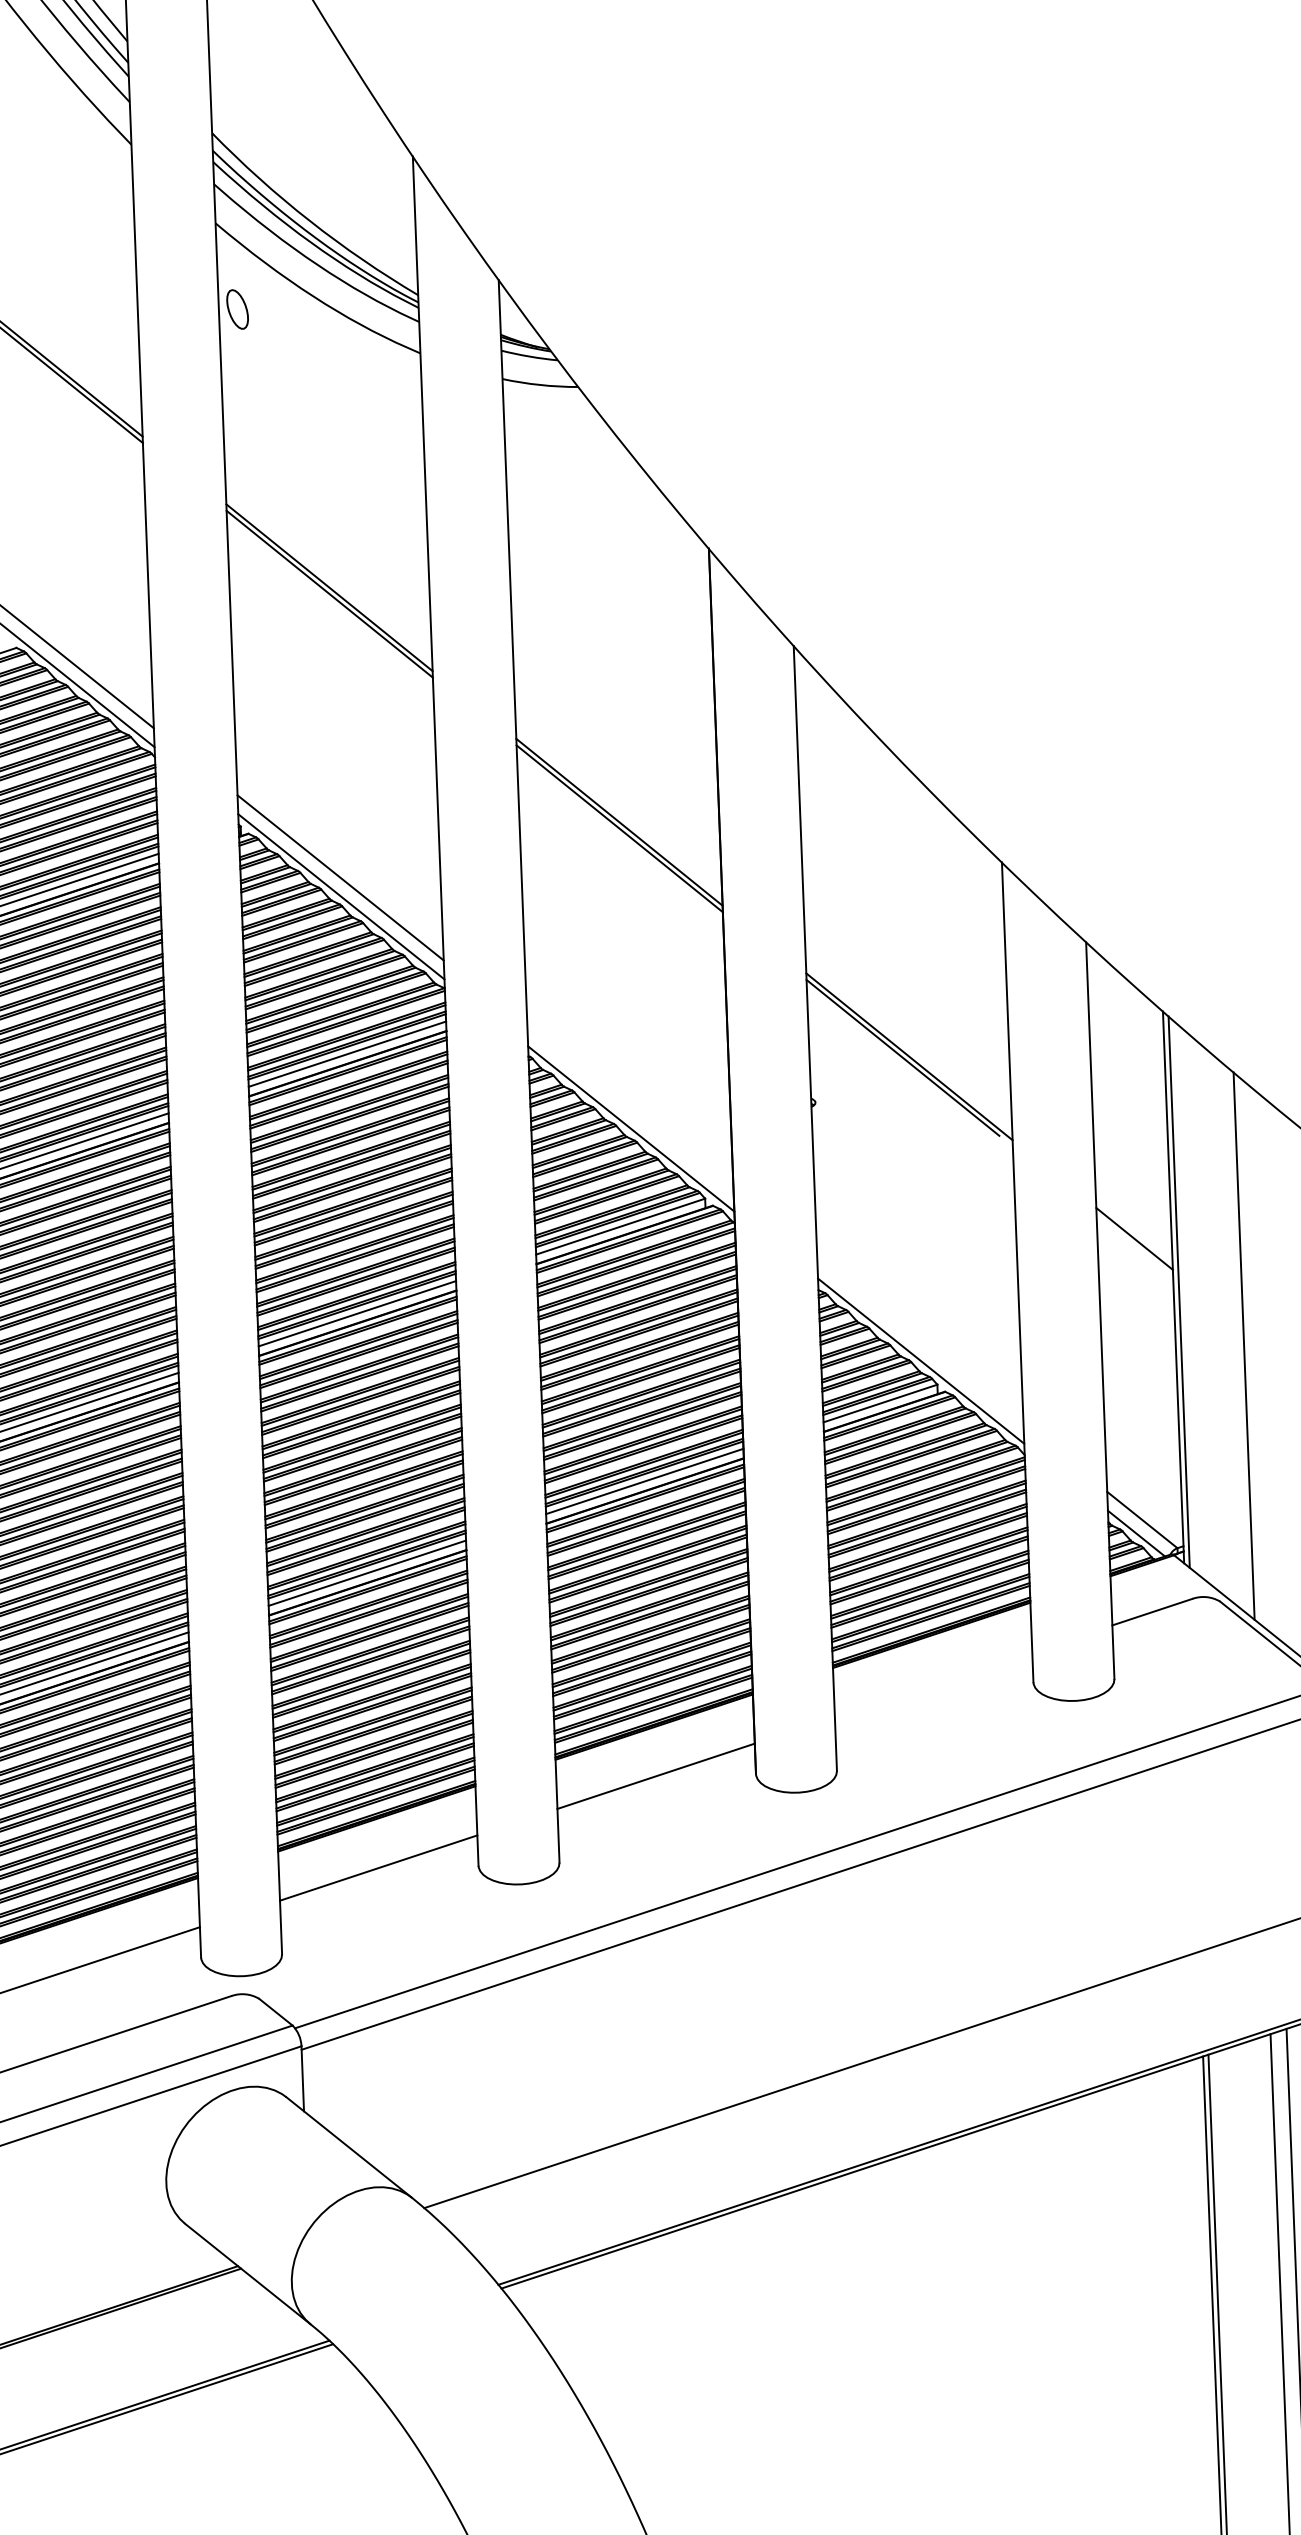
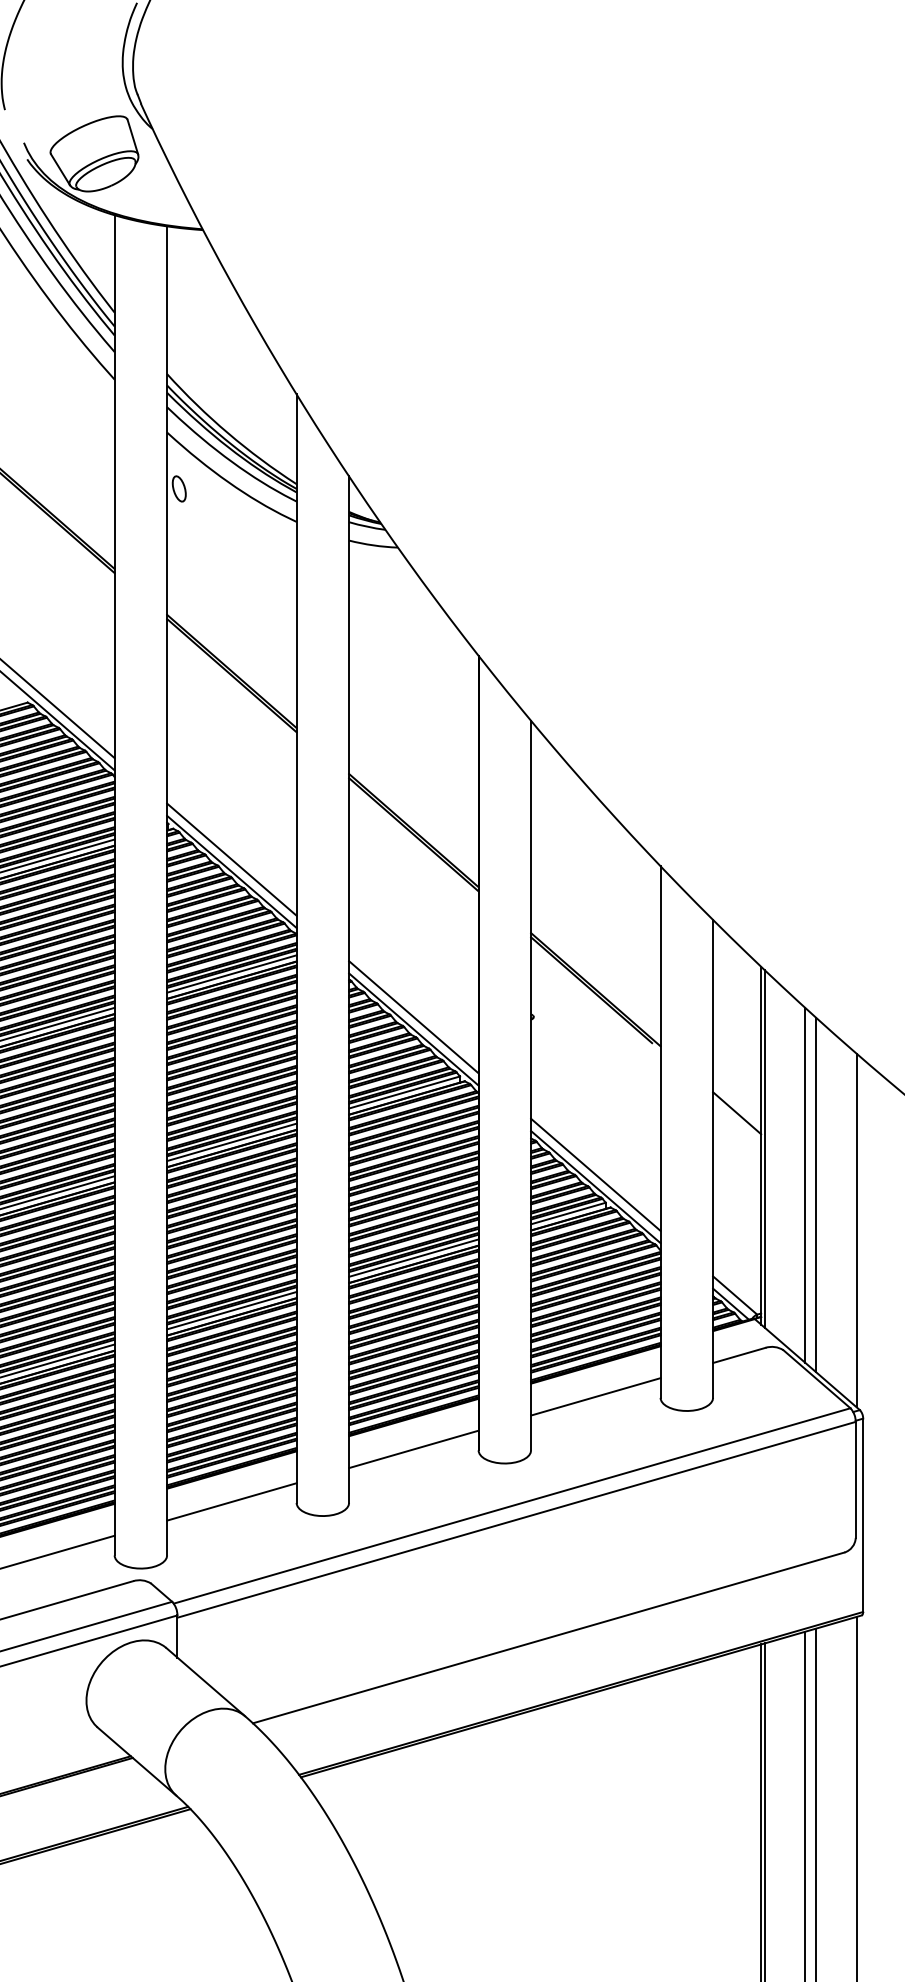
line: (630, 1110) -> (413, 1017), added
line: (919, 1341) -> (595, 1174), added
line: (1260, 1359) -> (815, 1194), added
line: (933, 1683) -> (595, 1396), added

